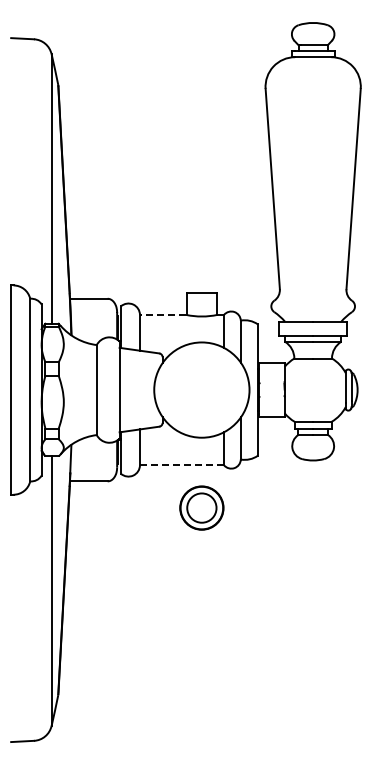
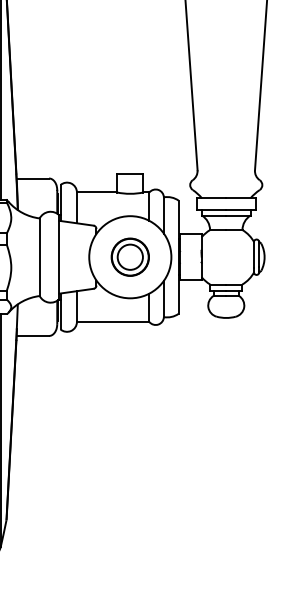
line: (162, 314) -> (96, 192), dashed -> solid
line: (182, 465) -> (113, 322), dashed -> solid
part: (201, 507) -> (129, 256), moved

